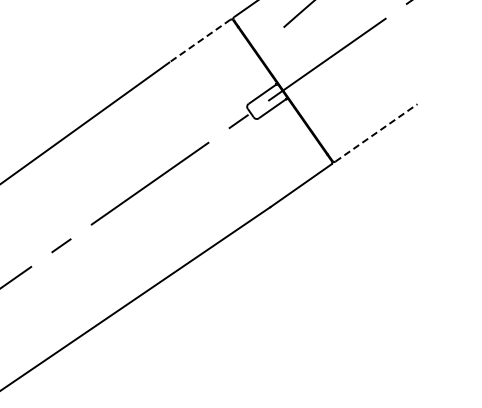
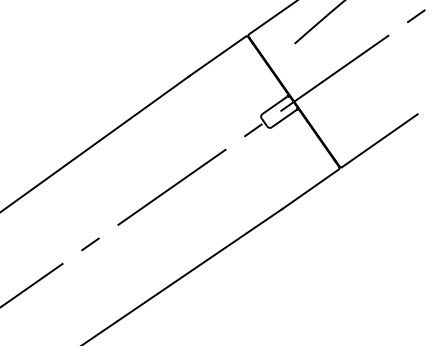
line: (199, 41) -> (217, 56), dashed -> solid
line: (376, 132) -> (380, 140), dashed -> solid

